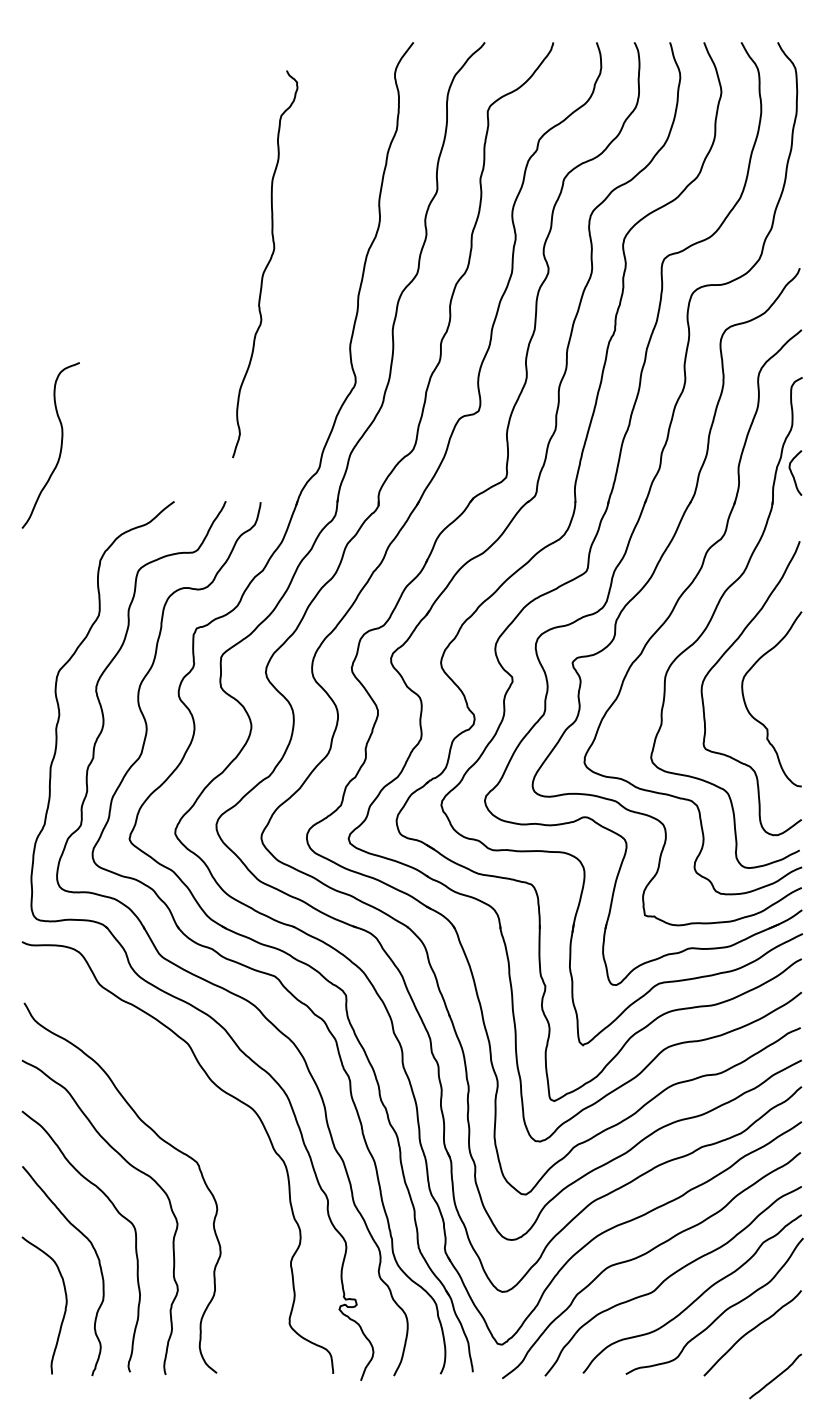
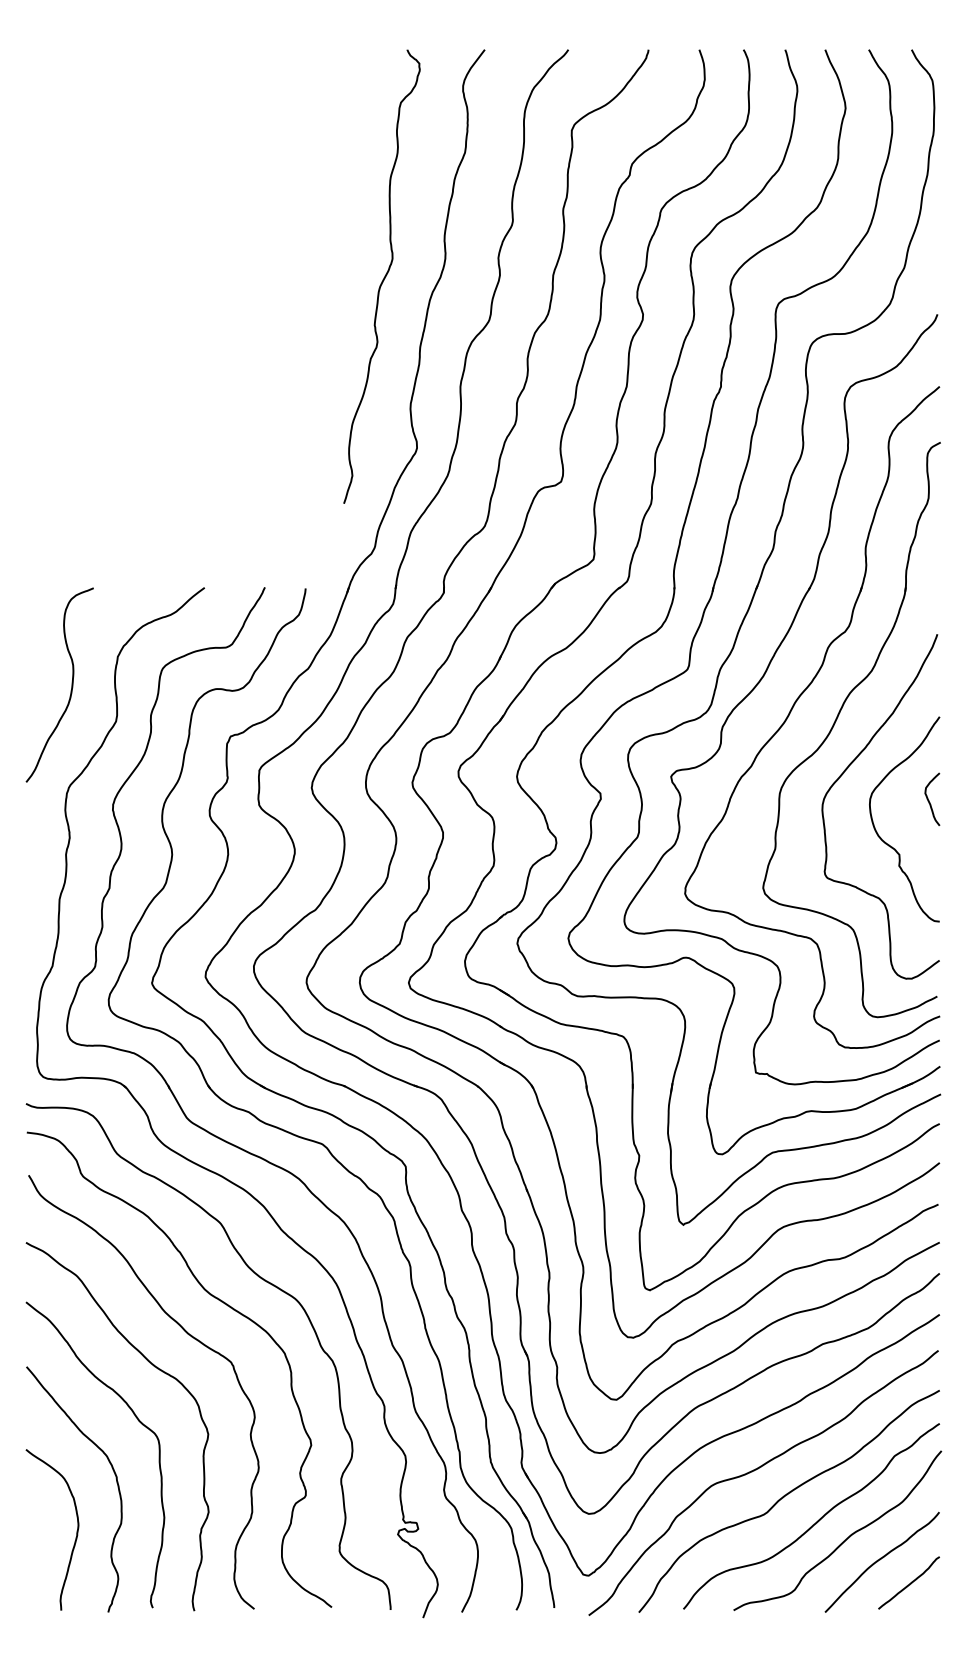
curve: (266, 264) -> (383, 277), moved
curve: (60, 445) -> (71, 684), moved
curve: (793, 474) -> (929, 800), moved
curve: (191, 1113) -> (224, 1304), added
curve: (775, 1376) -> (909, 1583), moved

